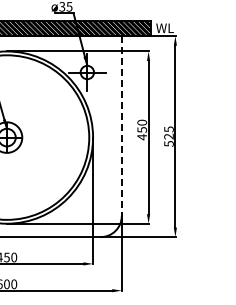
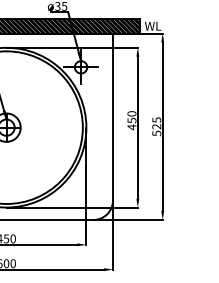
line: (121, 126) -> (112, 117), dashed -> solid

